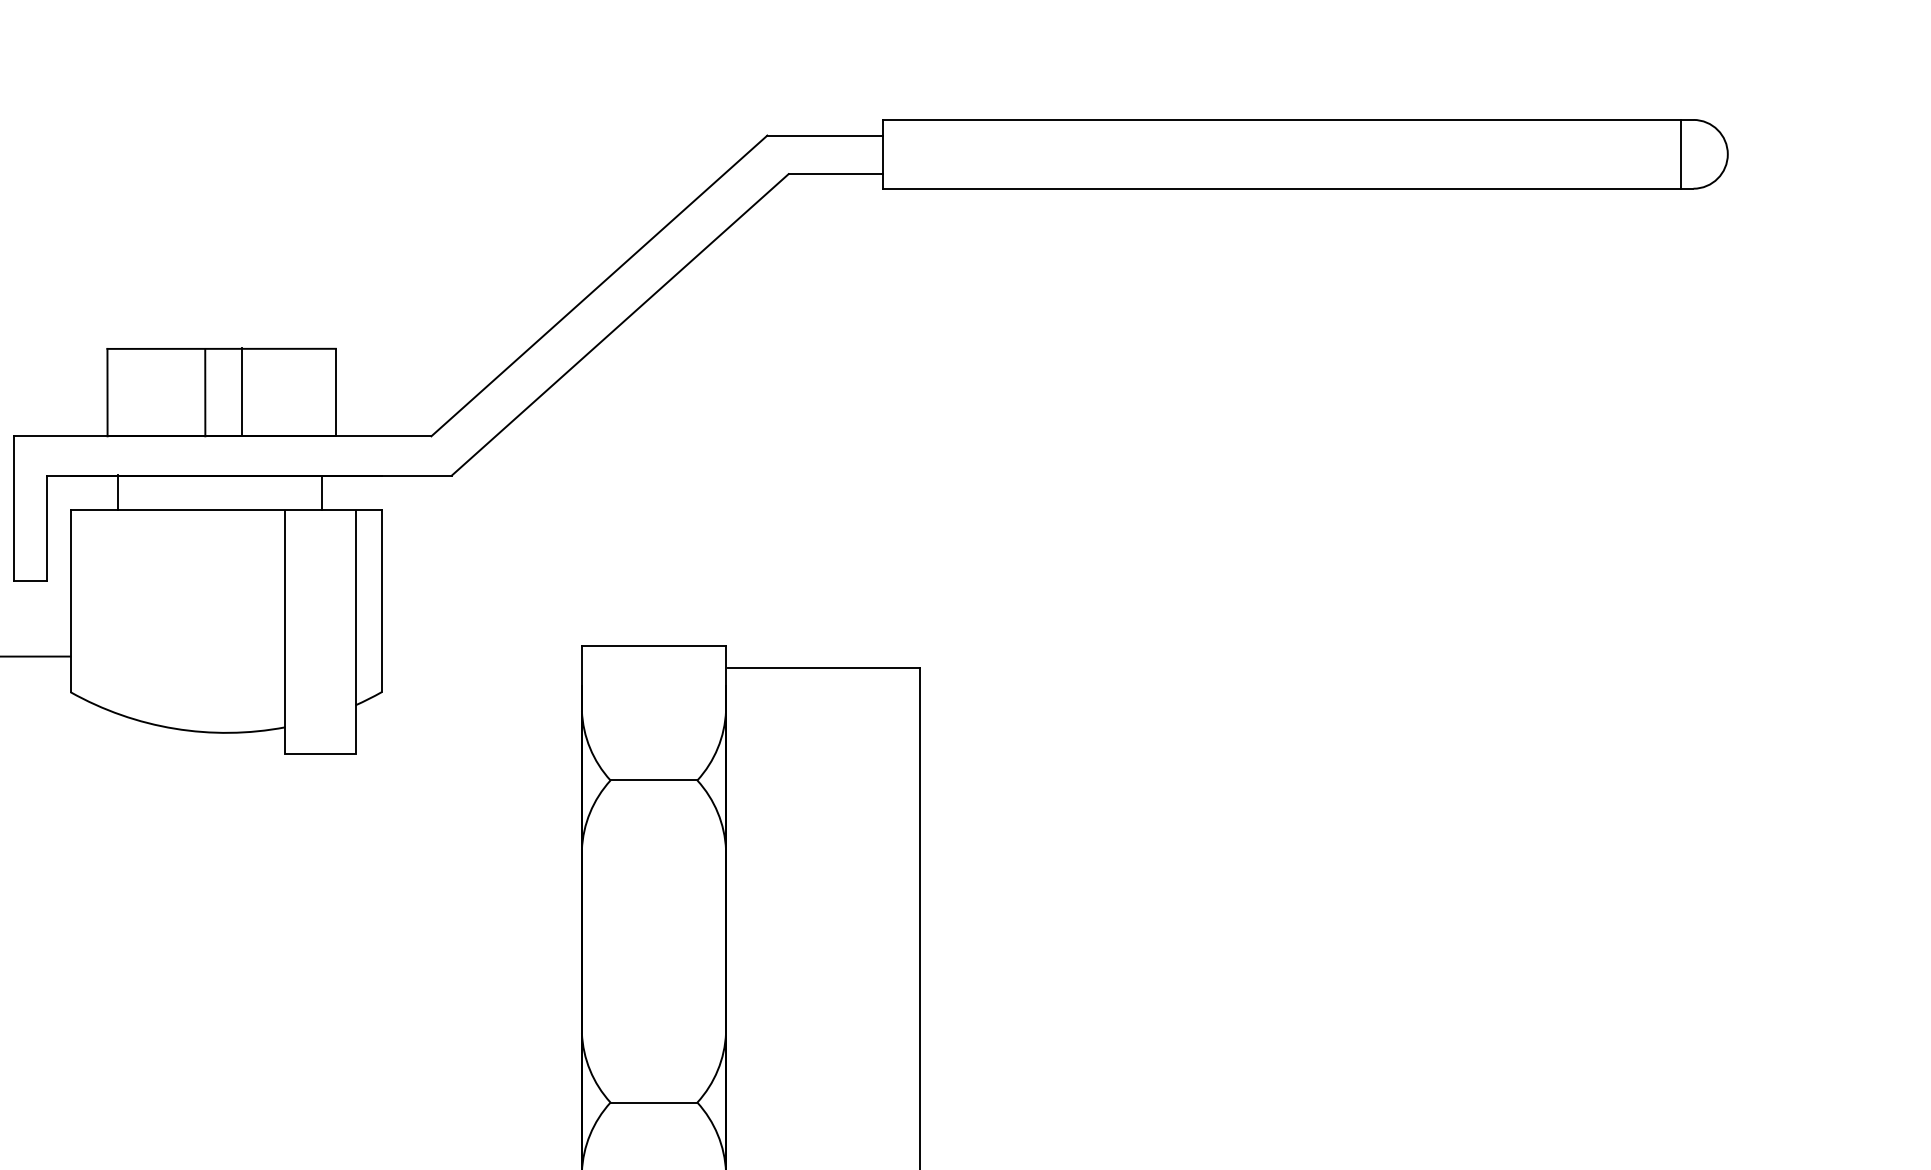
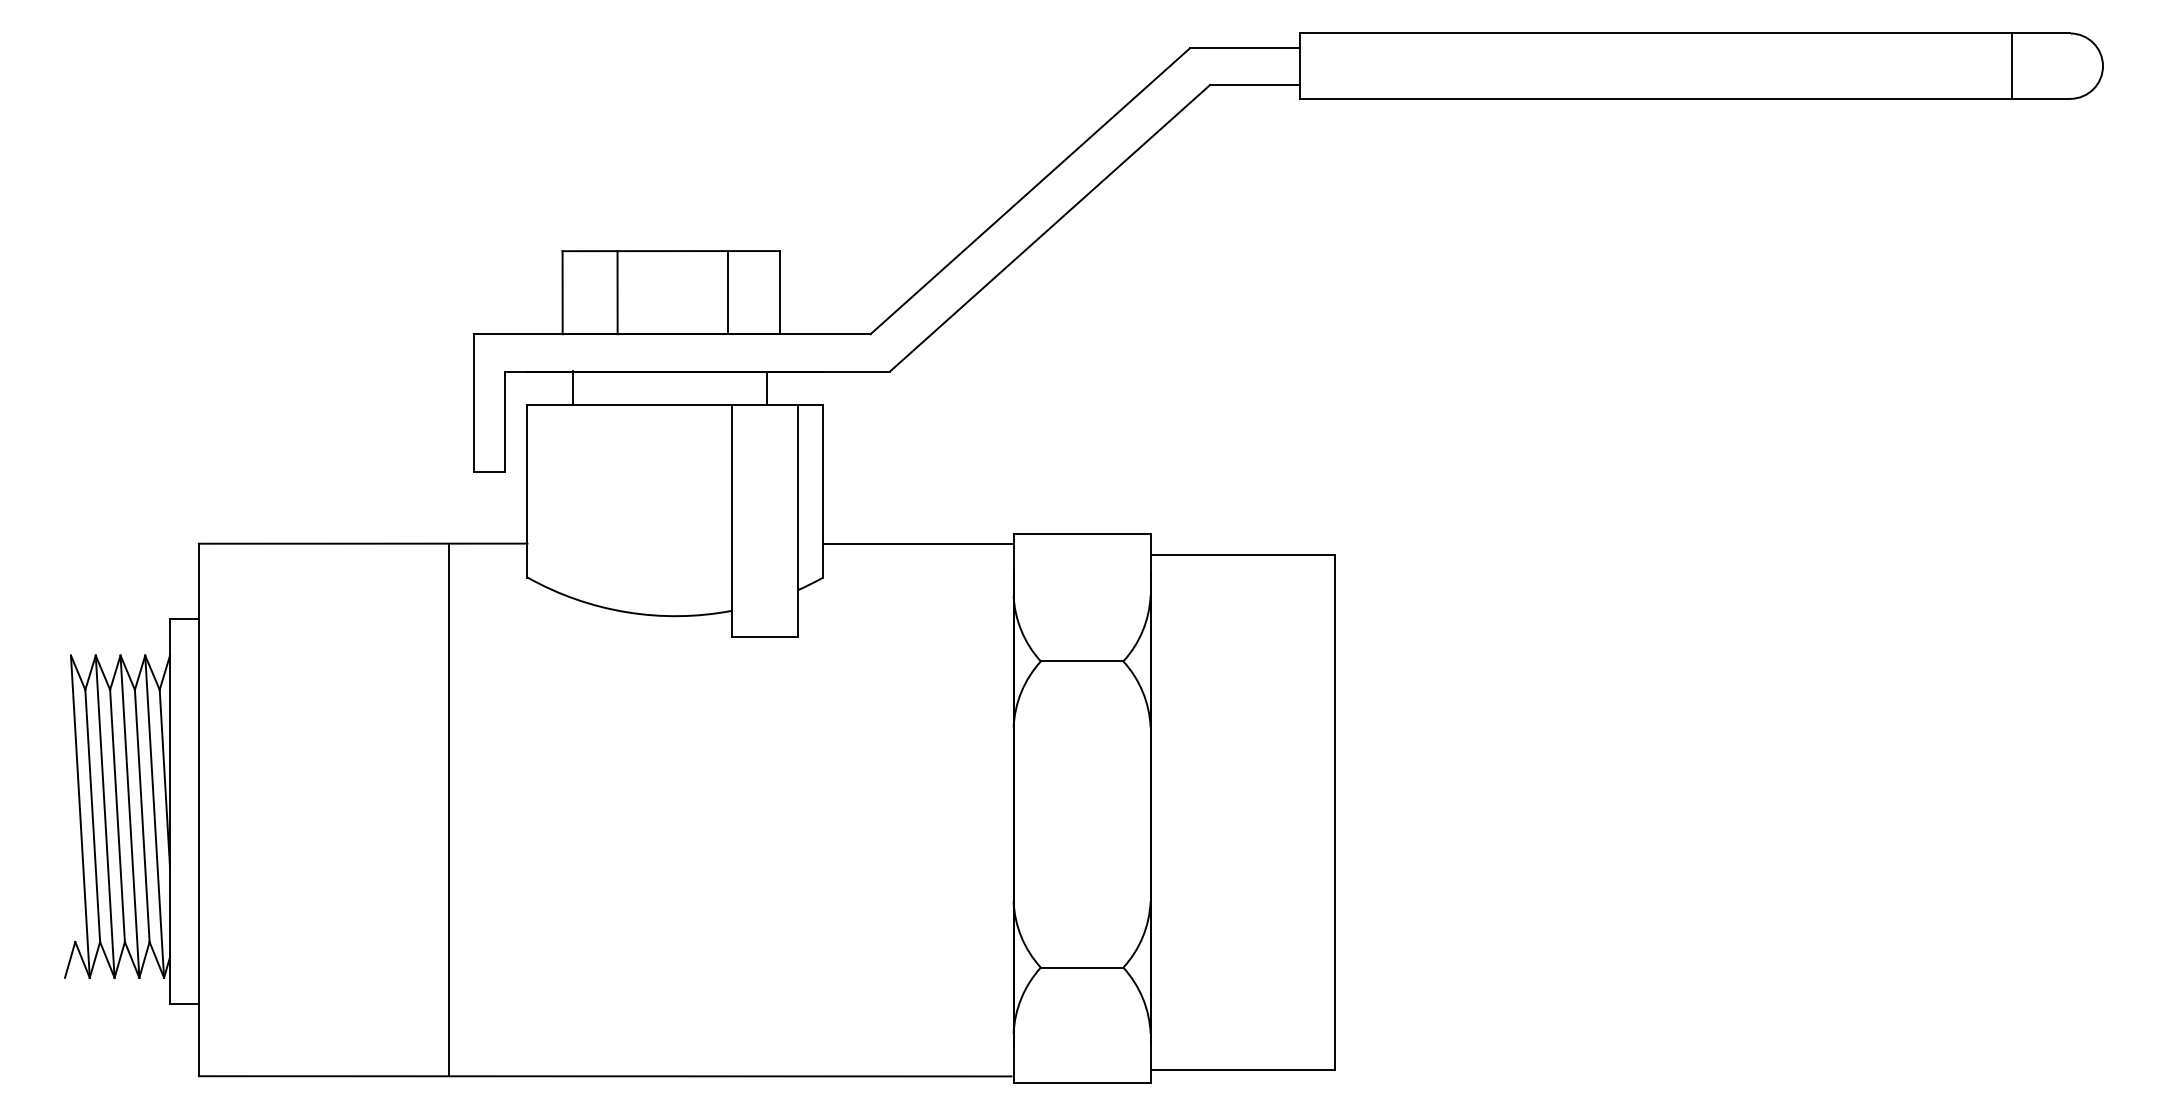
line: (1681, 153) -> (2012, 65), moved
line: (205, 392) -> (617, 292), moved
line: (242, 392) -> (727, 292), moved
line: (480, 656) -> (917, 543), added

